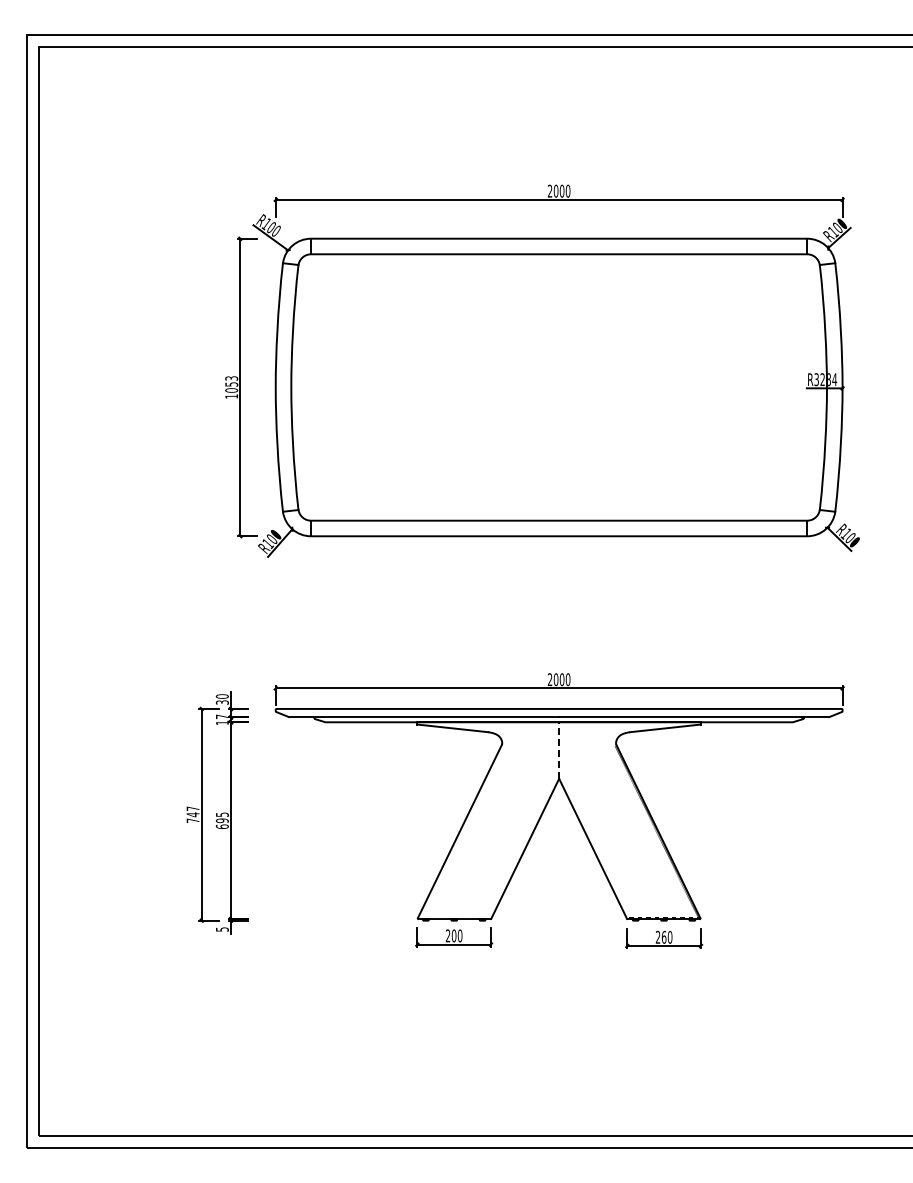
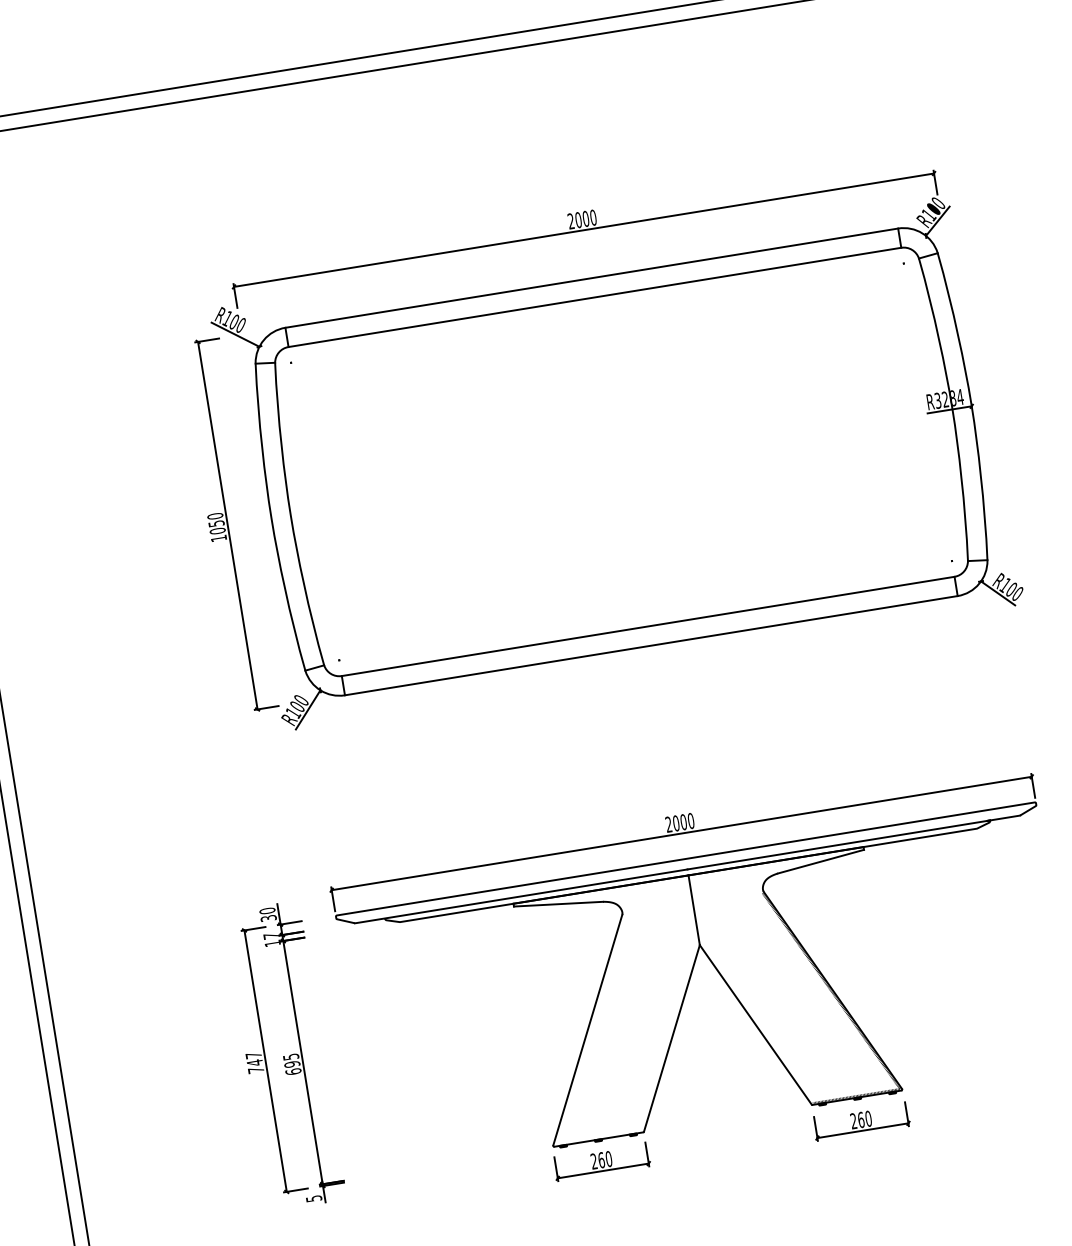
text: (231, 378) -> (215, 516), 1053 -> 1050
line: (559, 750) -> (694, 910), dashed -> solid
text: (454, 935) -> (601, 1159), 200 -> 260

